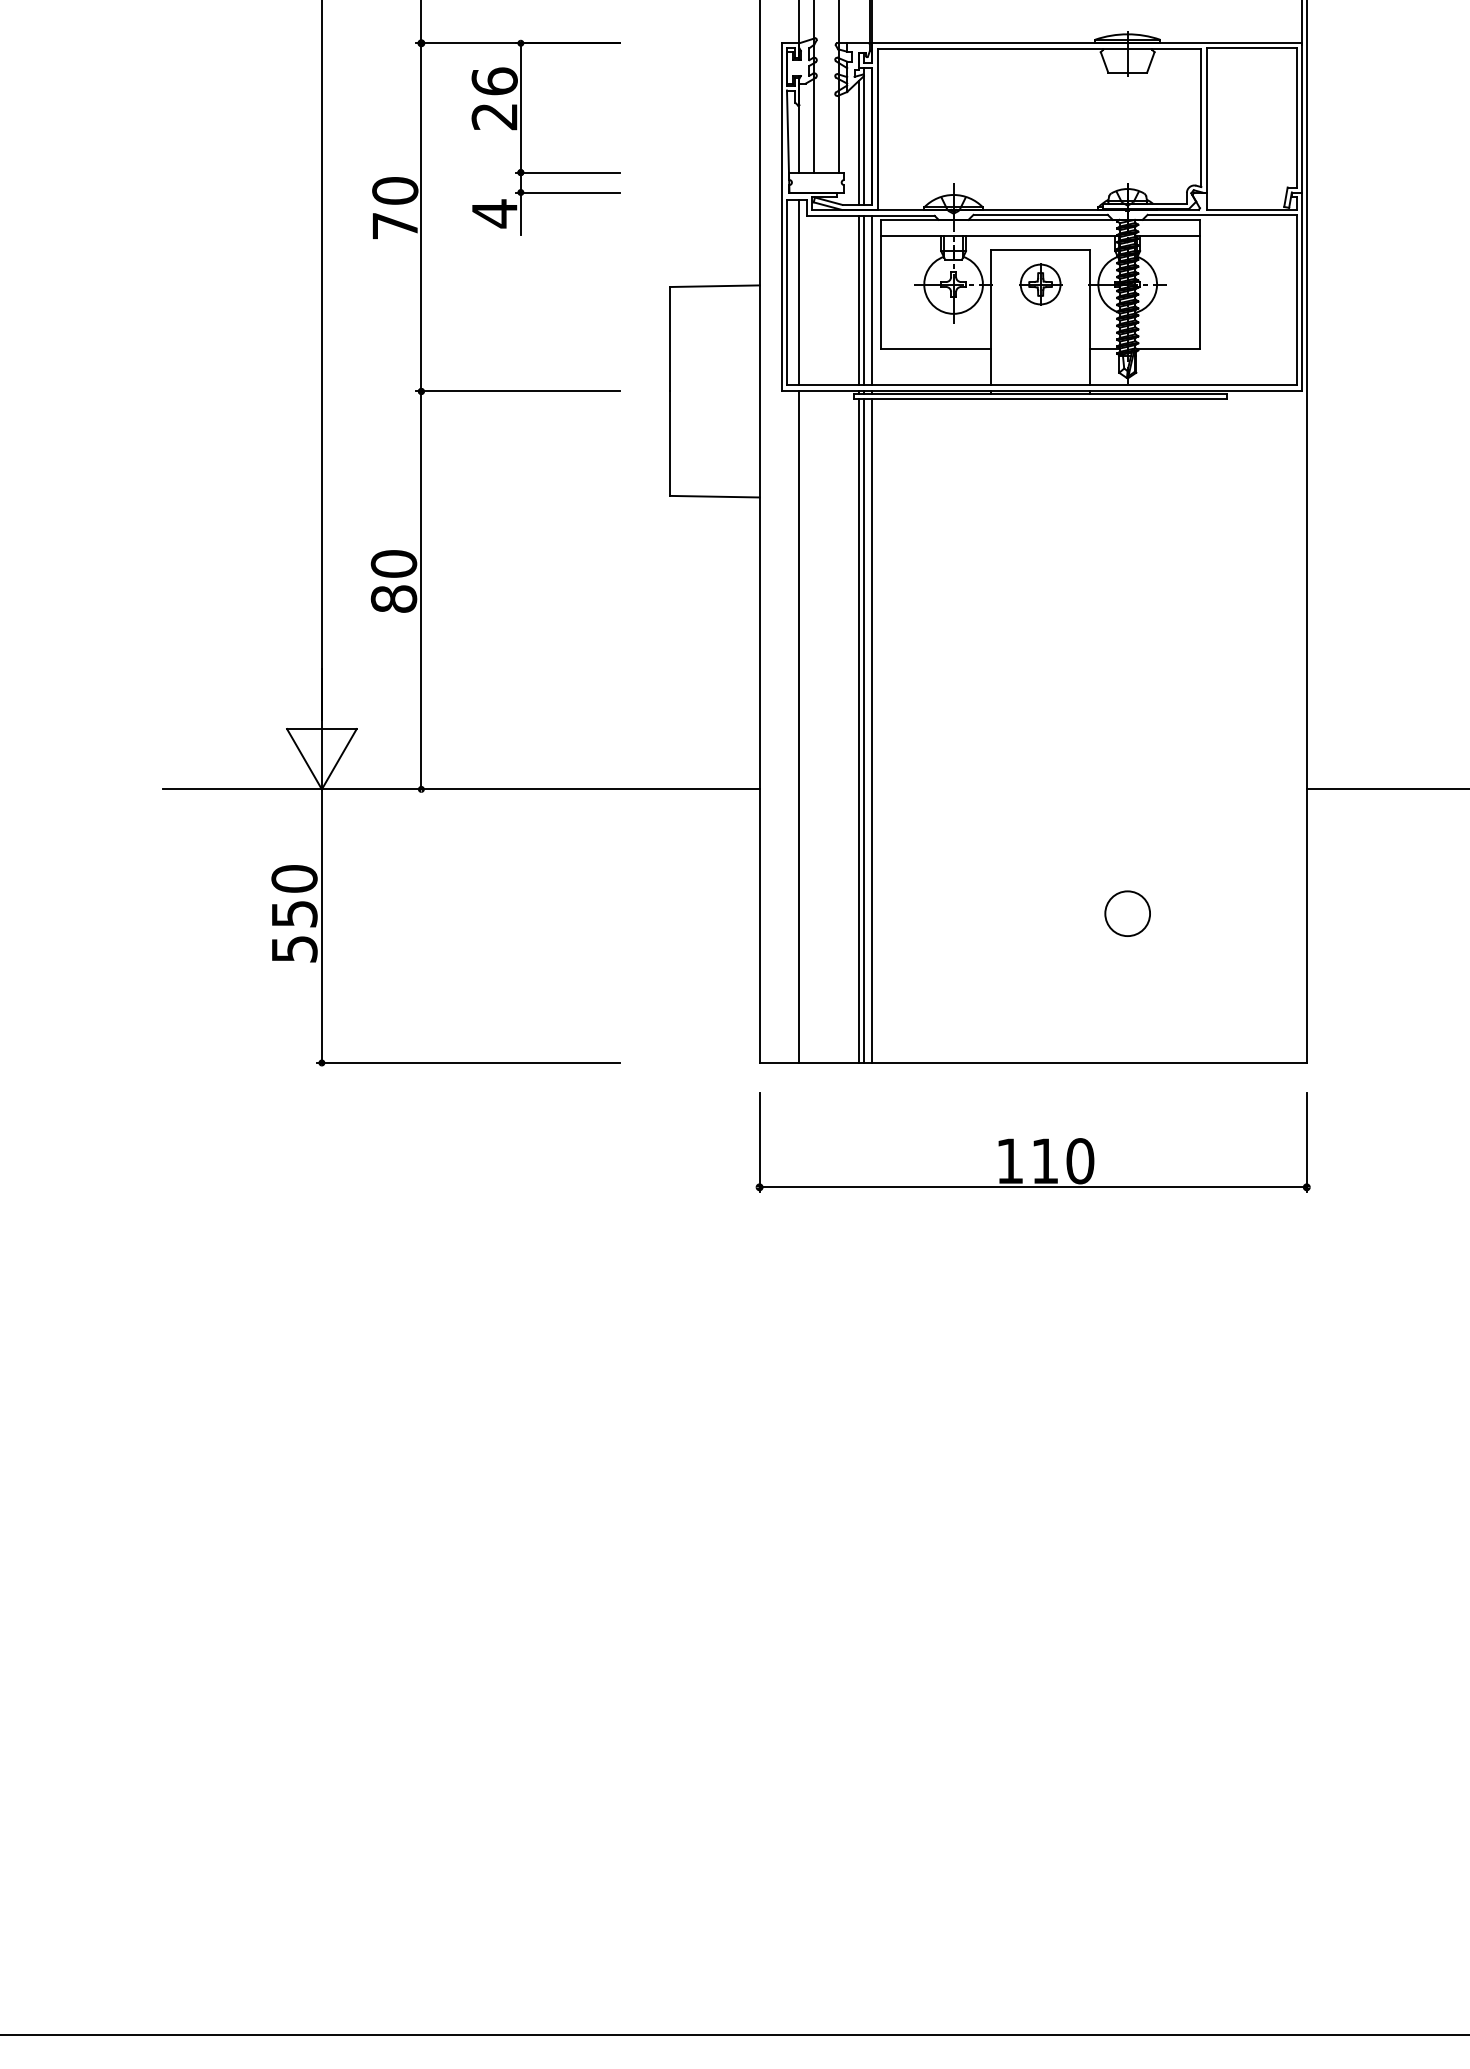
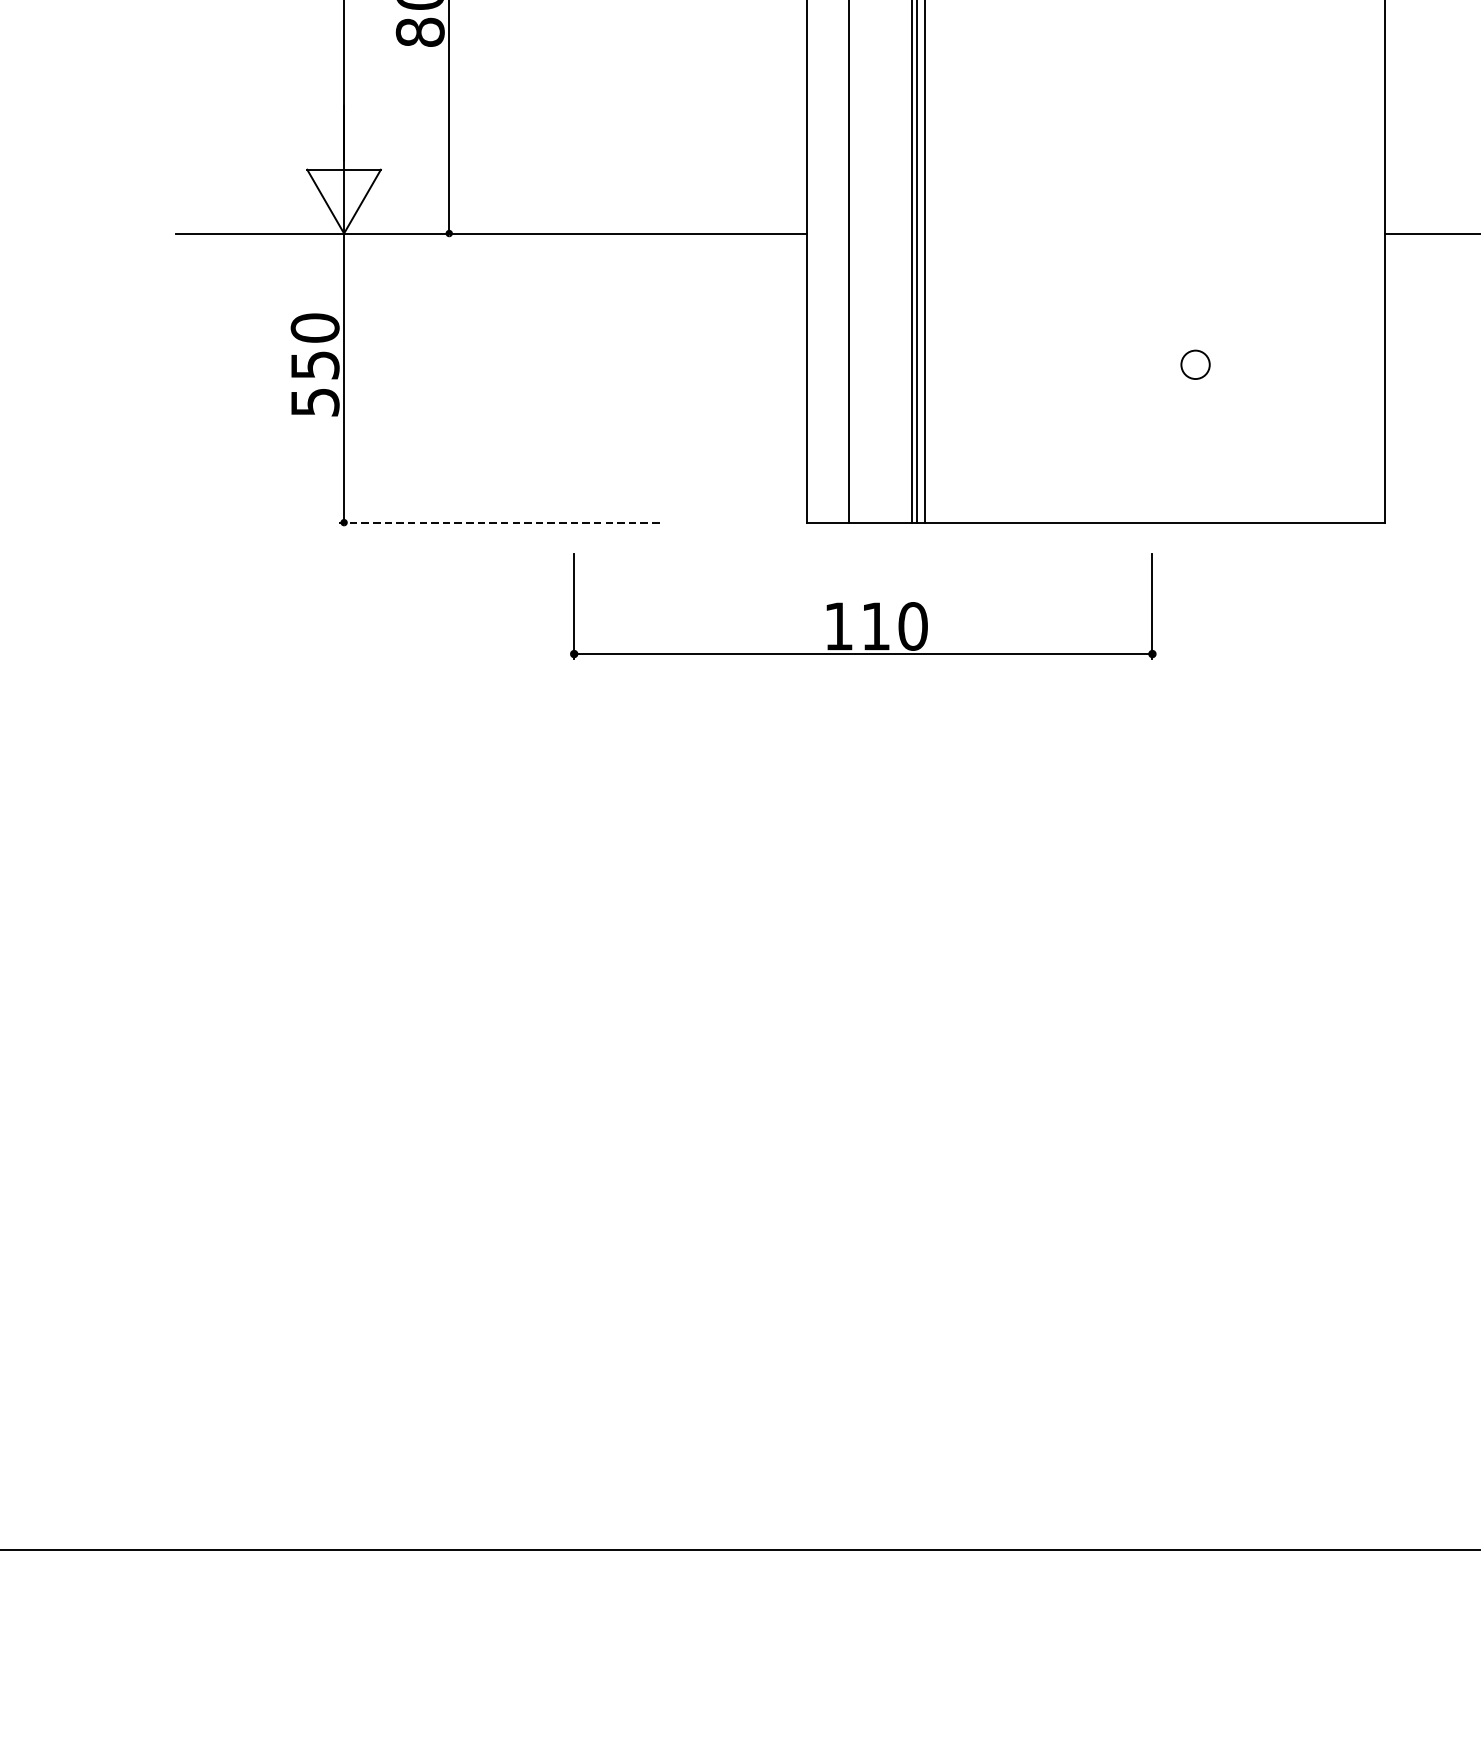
circle: (1127, 913) -> (1195, 364), size x0.6
line: (468, 1062) -> (499, 522), solid -> dashed
part: (1032, 1142) -> (862, 606), moved

